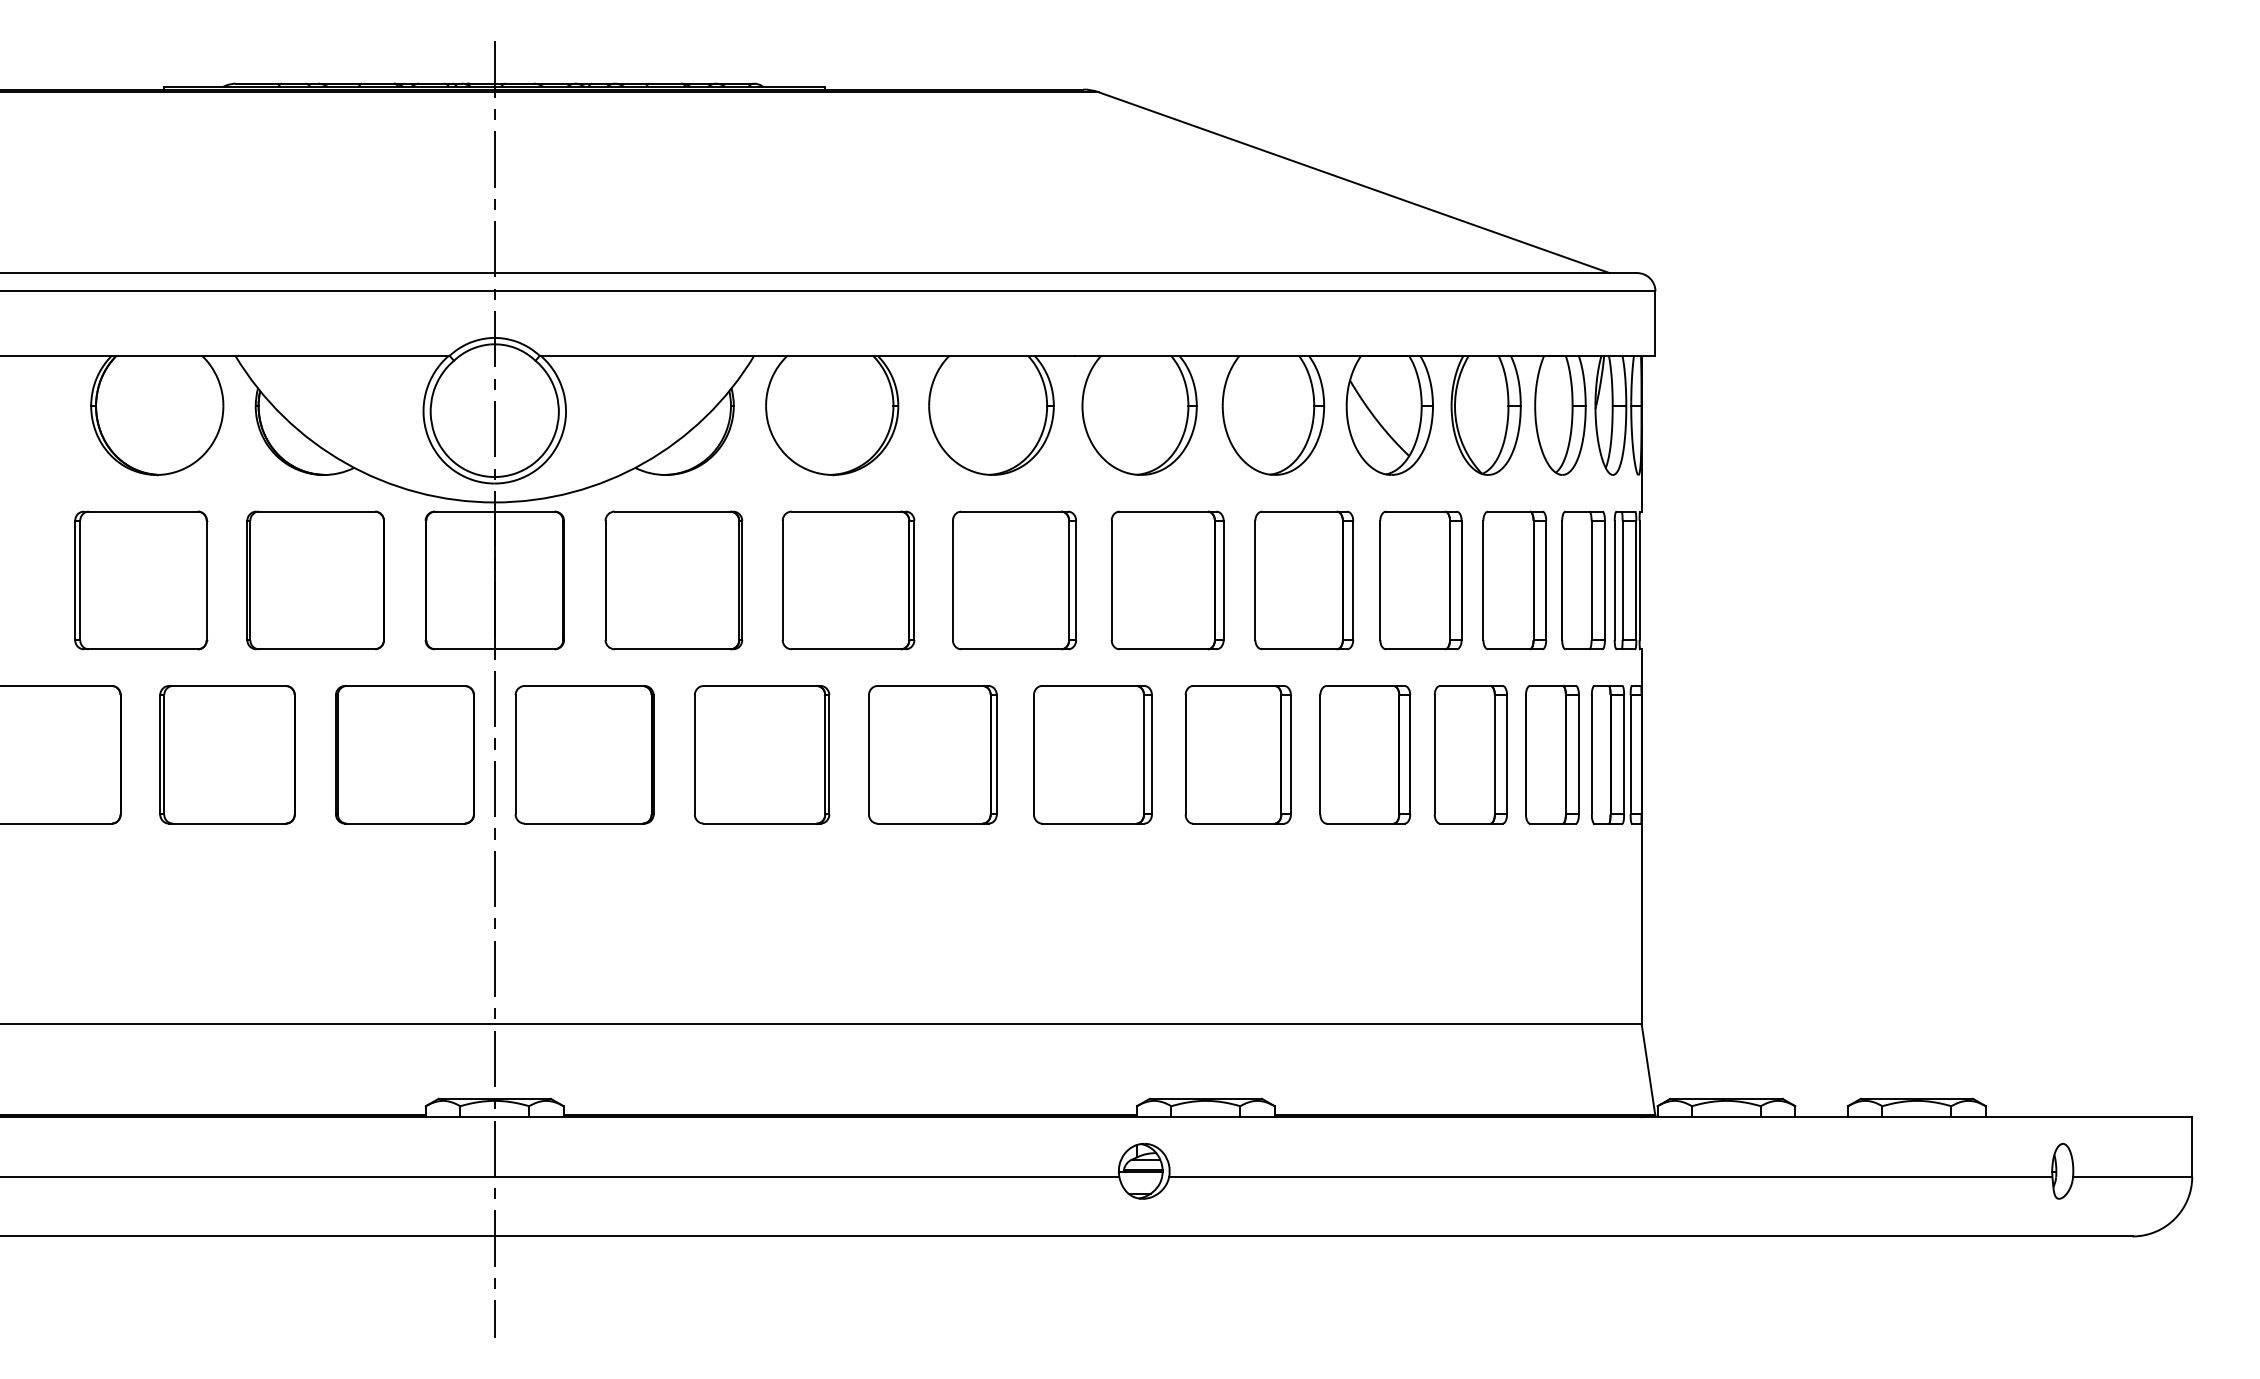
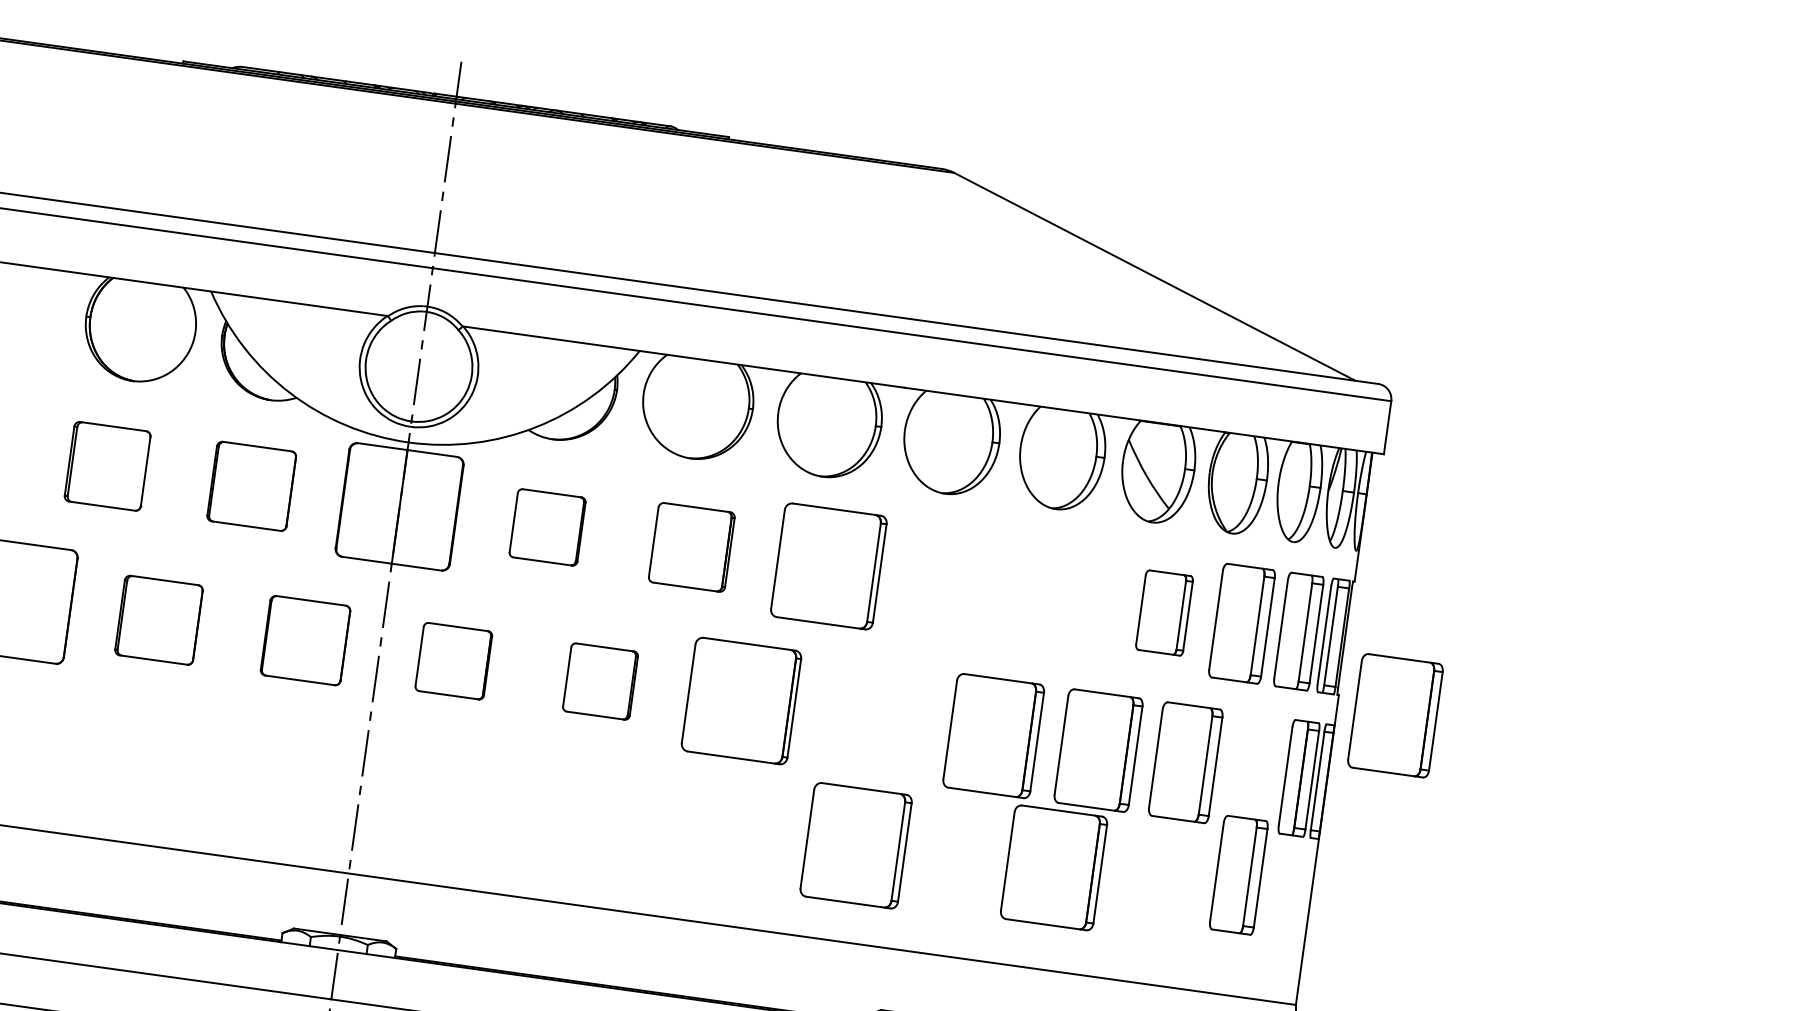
part: (141, 580) -> (107, 466), size x0.7
part: (315, 580) -> (251, 486), size x0.7
part: (673, 580) -> (547, 527), size x0.6
part: (848, 580) -> (691, 547), size x0.7
part: (1167, 580) -> (1053, 867), moved
part: (1304, 580) -> (1395, 715), moved
part: (1420, 580) -> (1164, 612), size x0.7
part: (227, 754) -> (159, 619), size x0.7
part: (404, 754) -> (305, 640), size x0.7
part: (584, 754) -> (453, 660), size x0.6
part: (762, 754) -> (600, 681), size x0.6
part: (1092, 754) -> (855, 845), moved
part: (1552, 754) -> (1238, 875), moved

